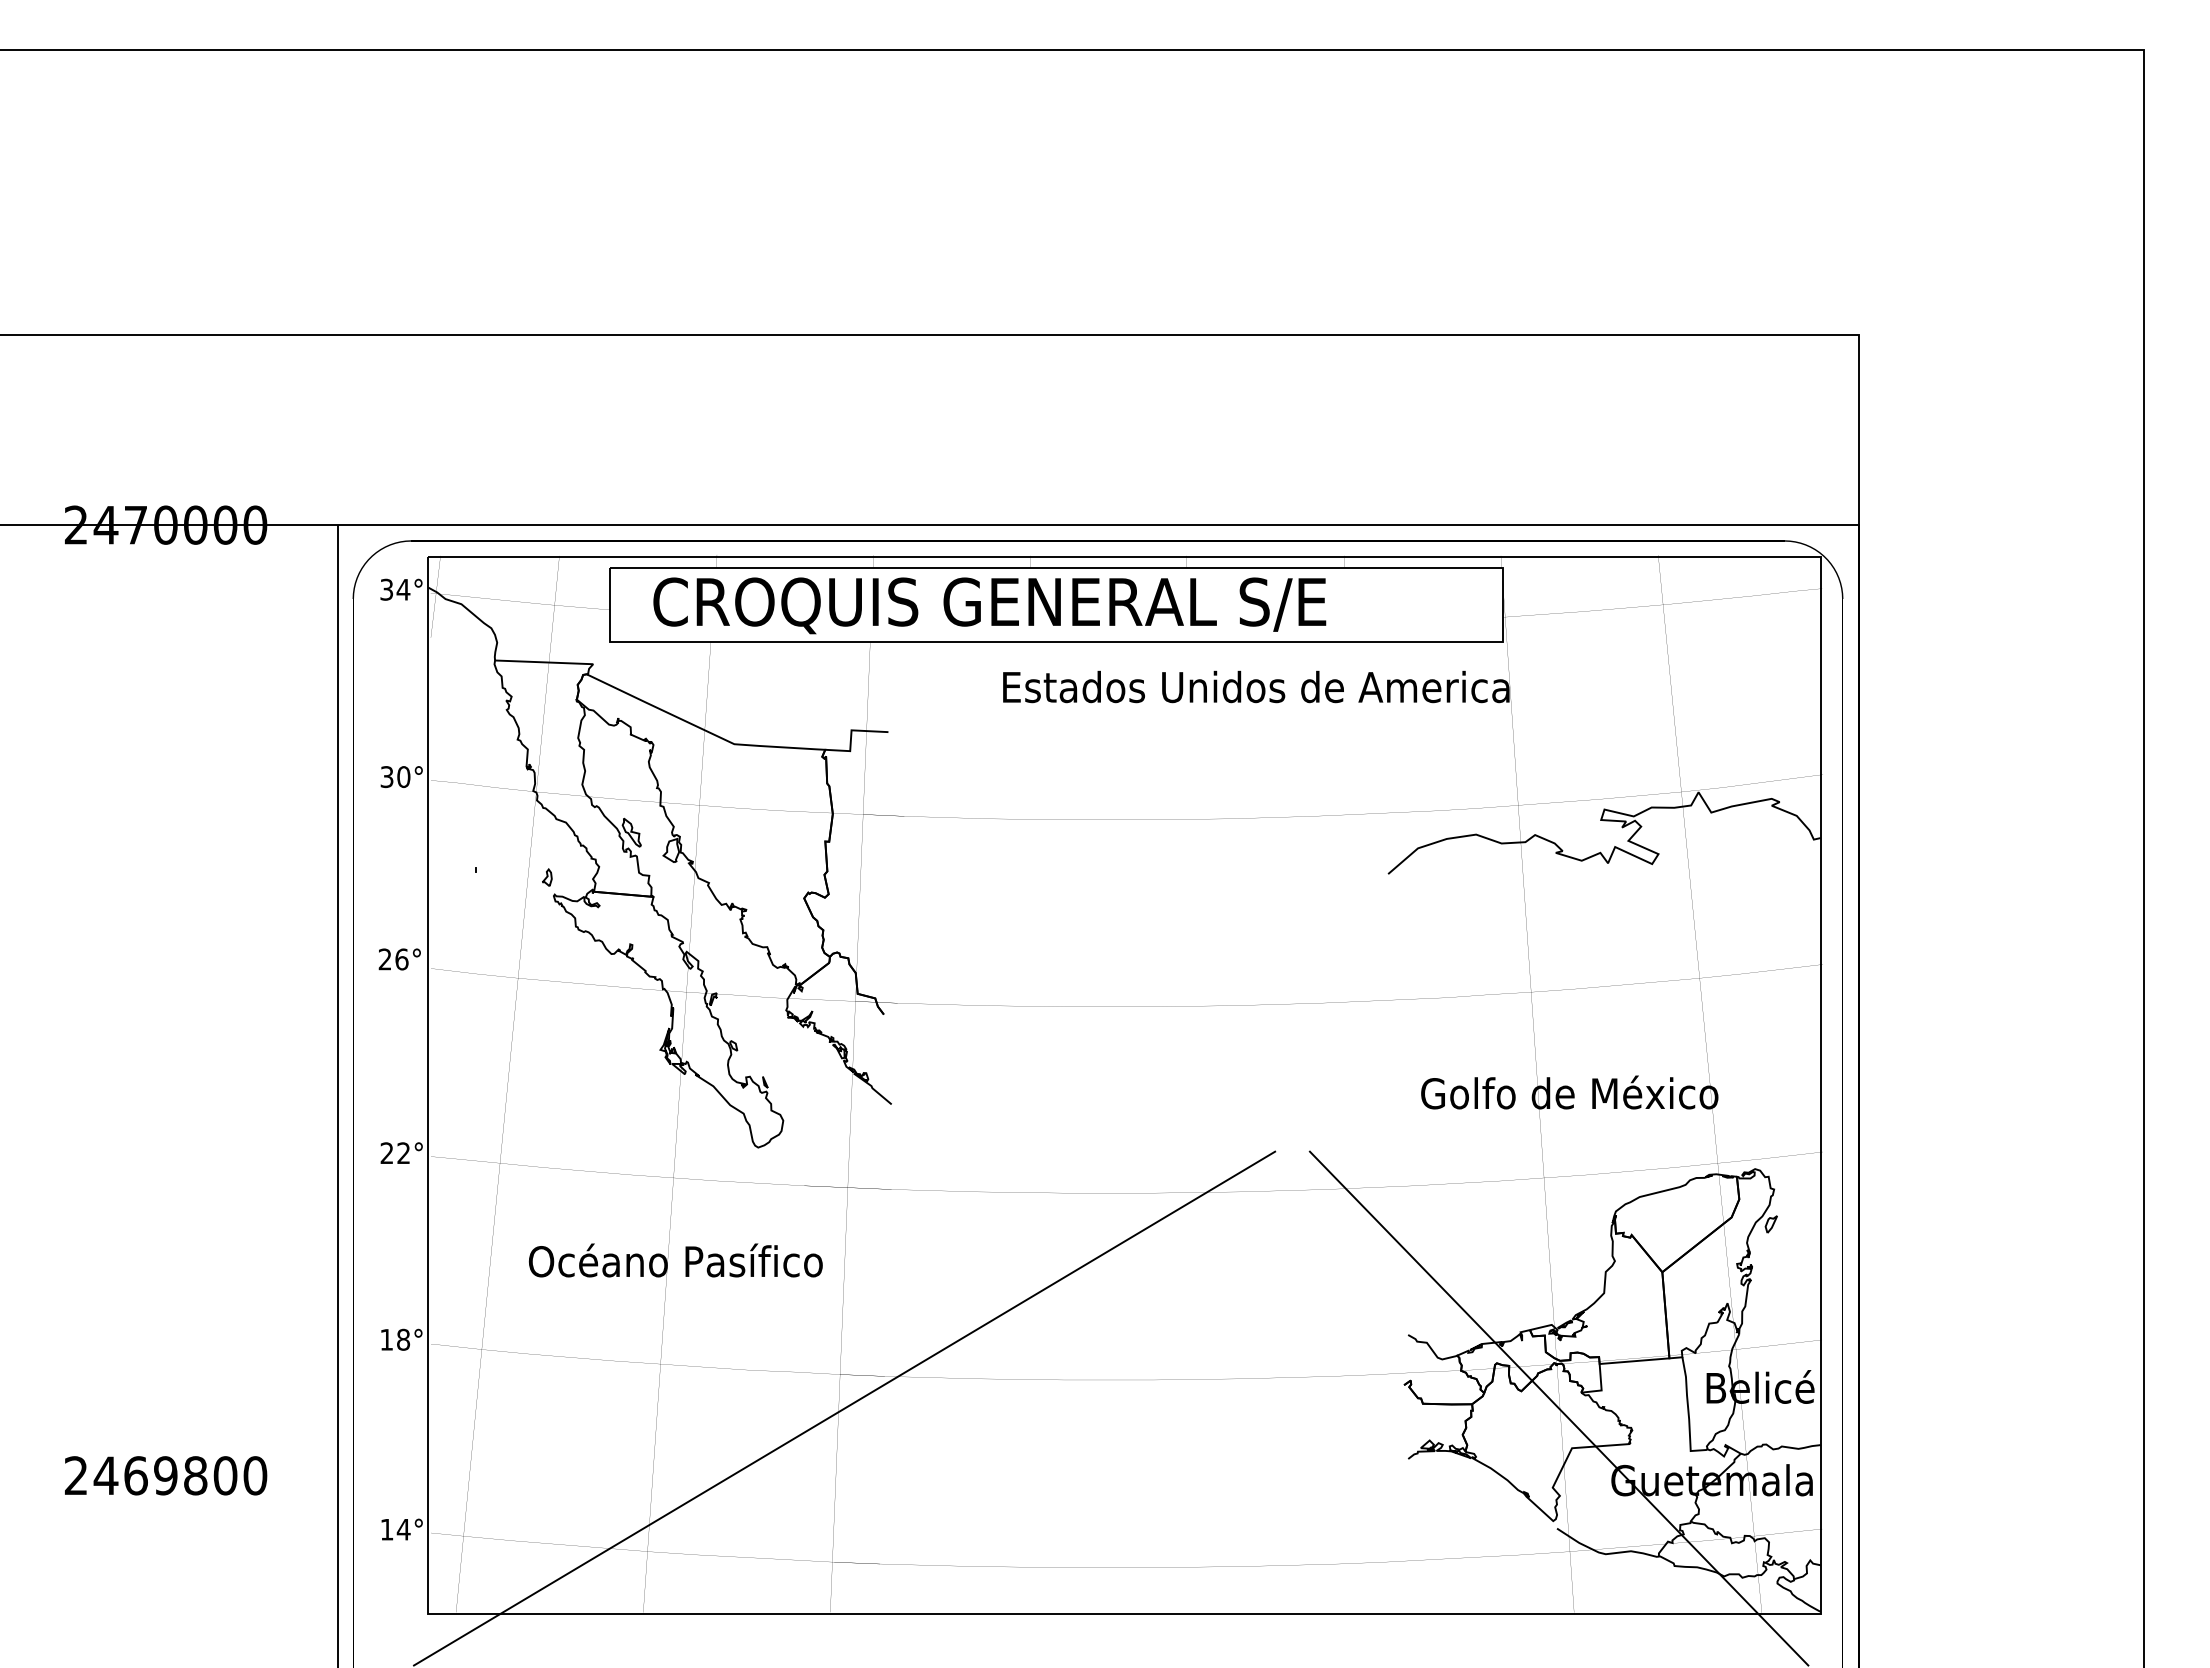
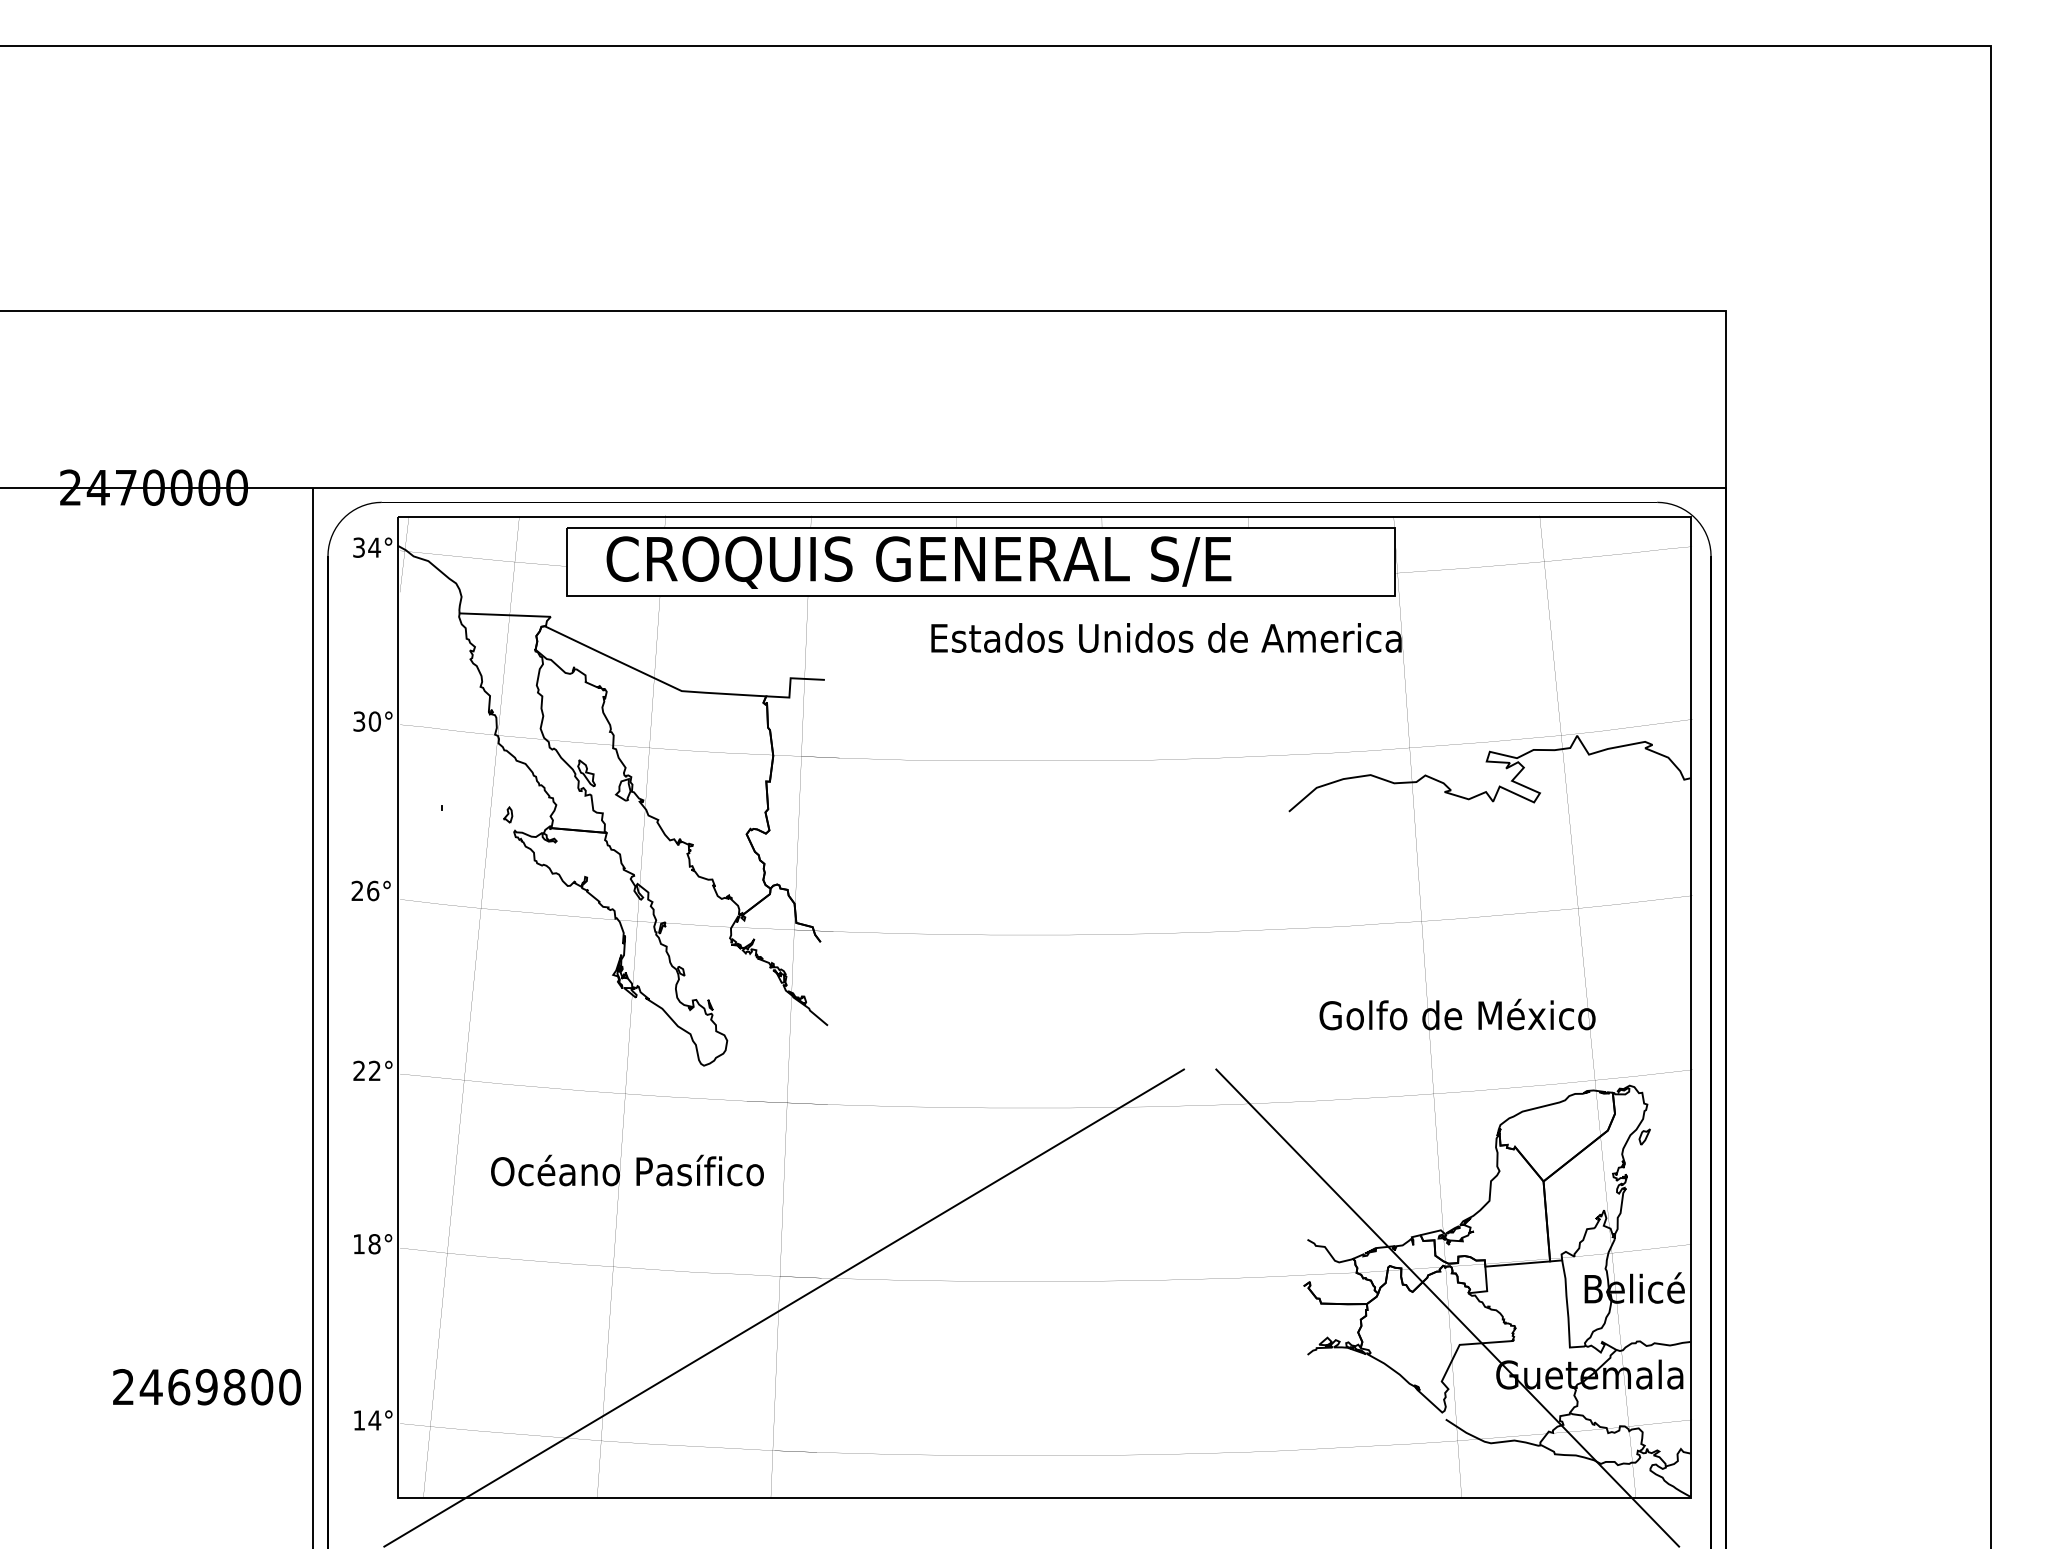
text: (166, 1475) -> (207, 1386), moved

